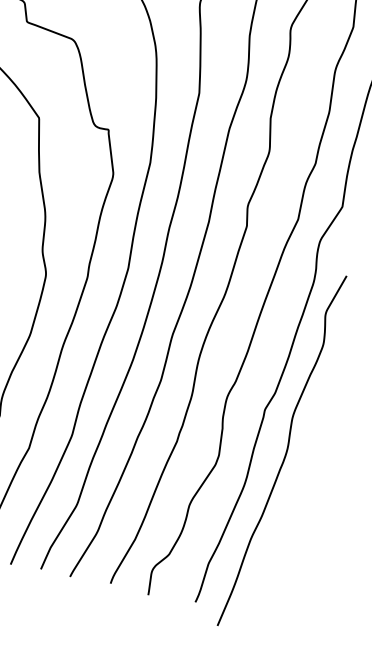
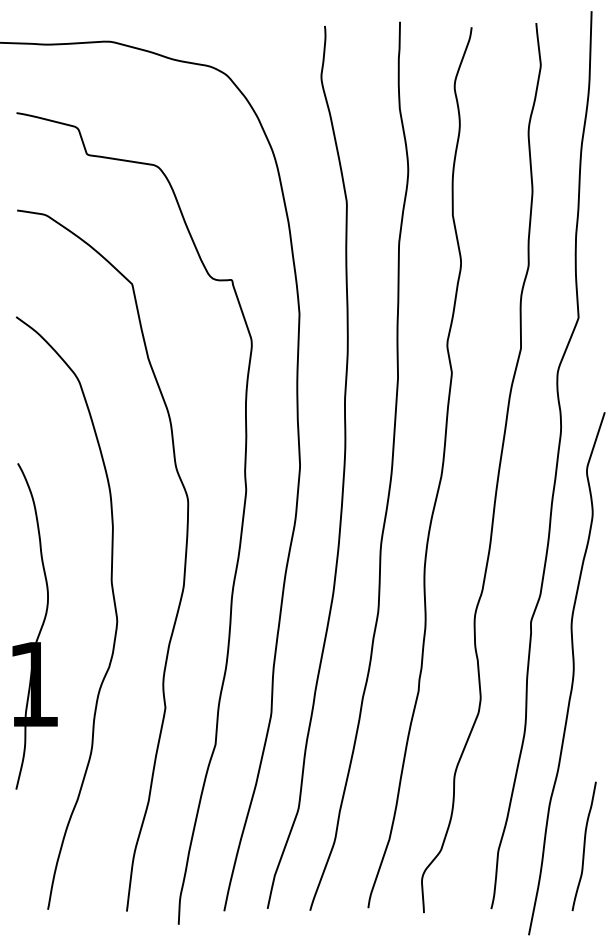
curve: (268, 572) -> (583, 846), added

